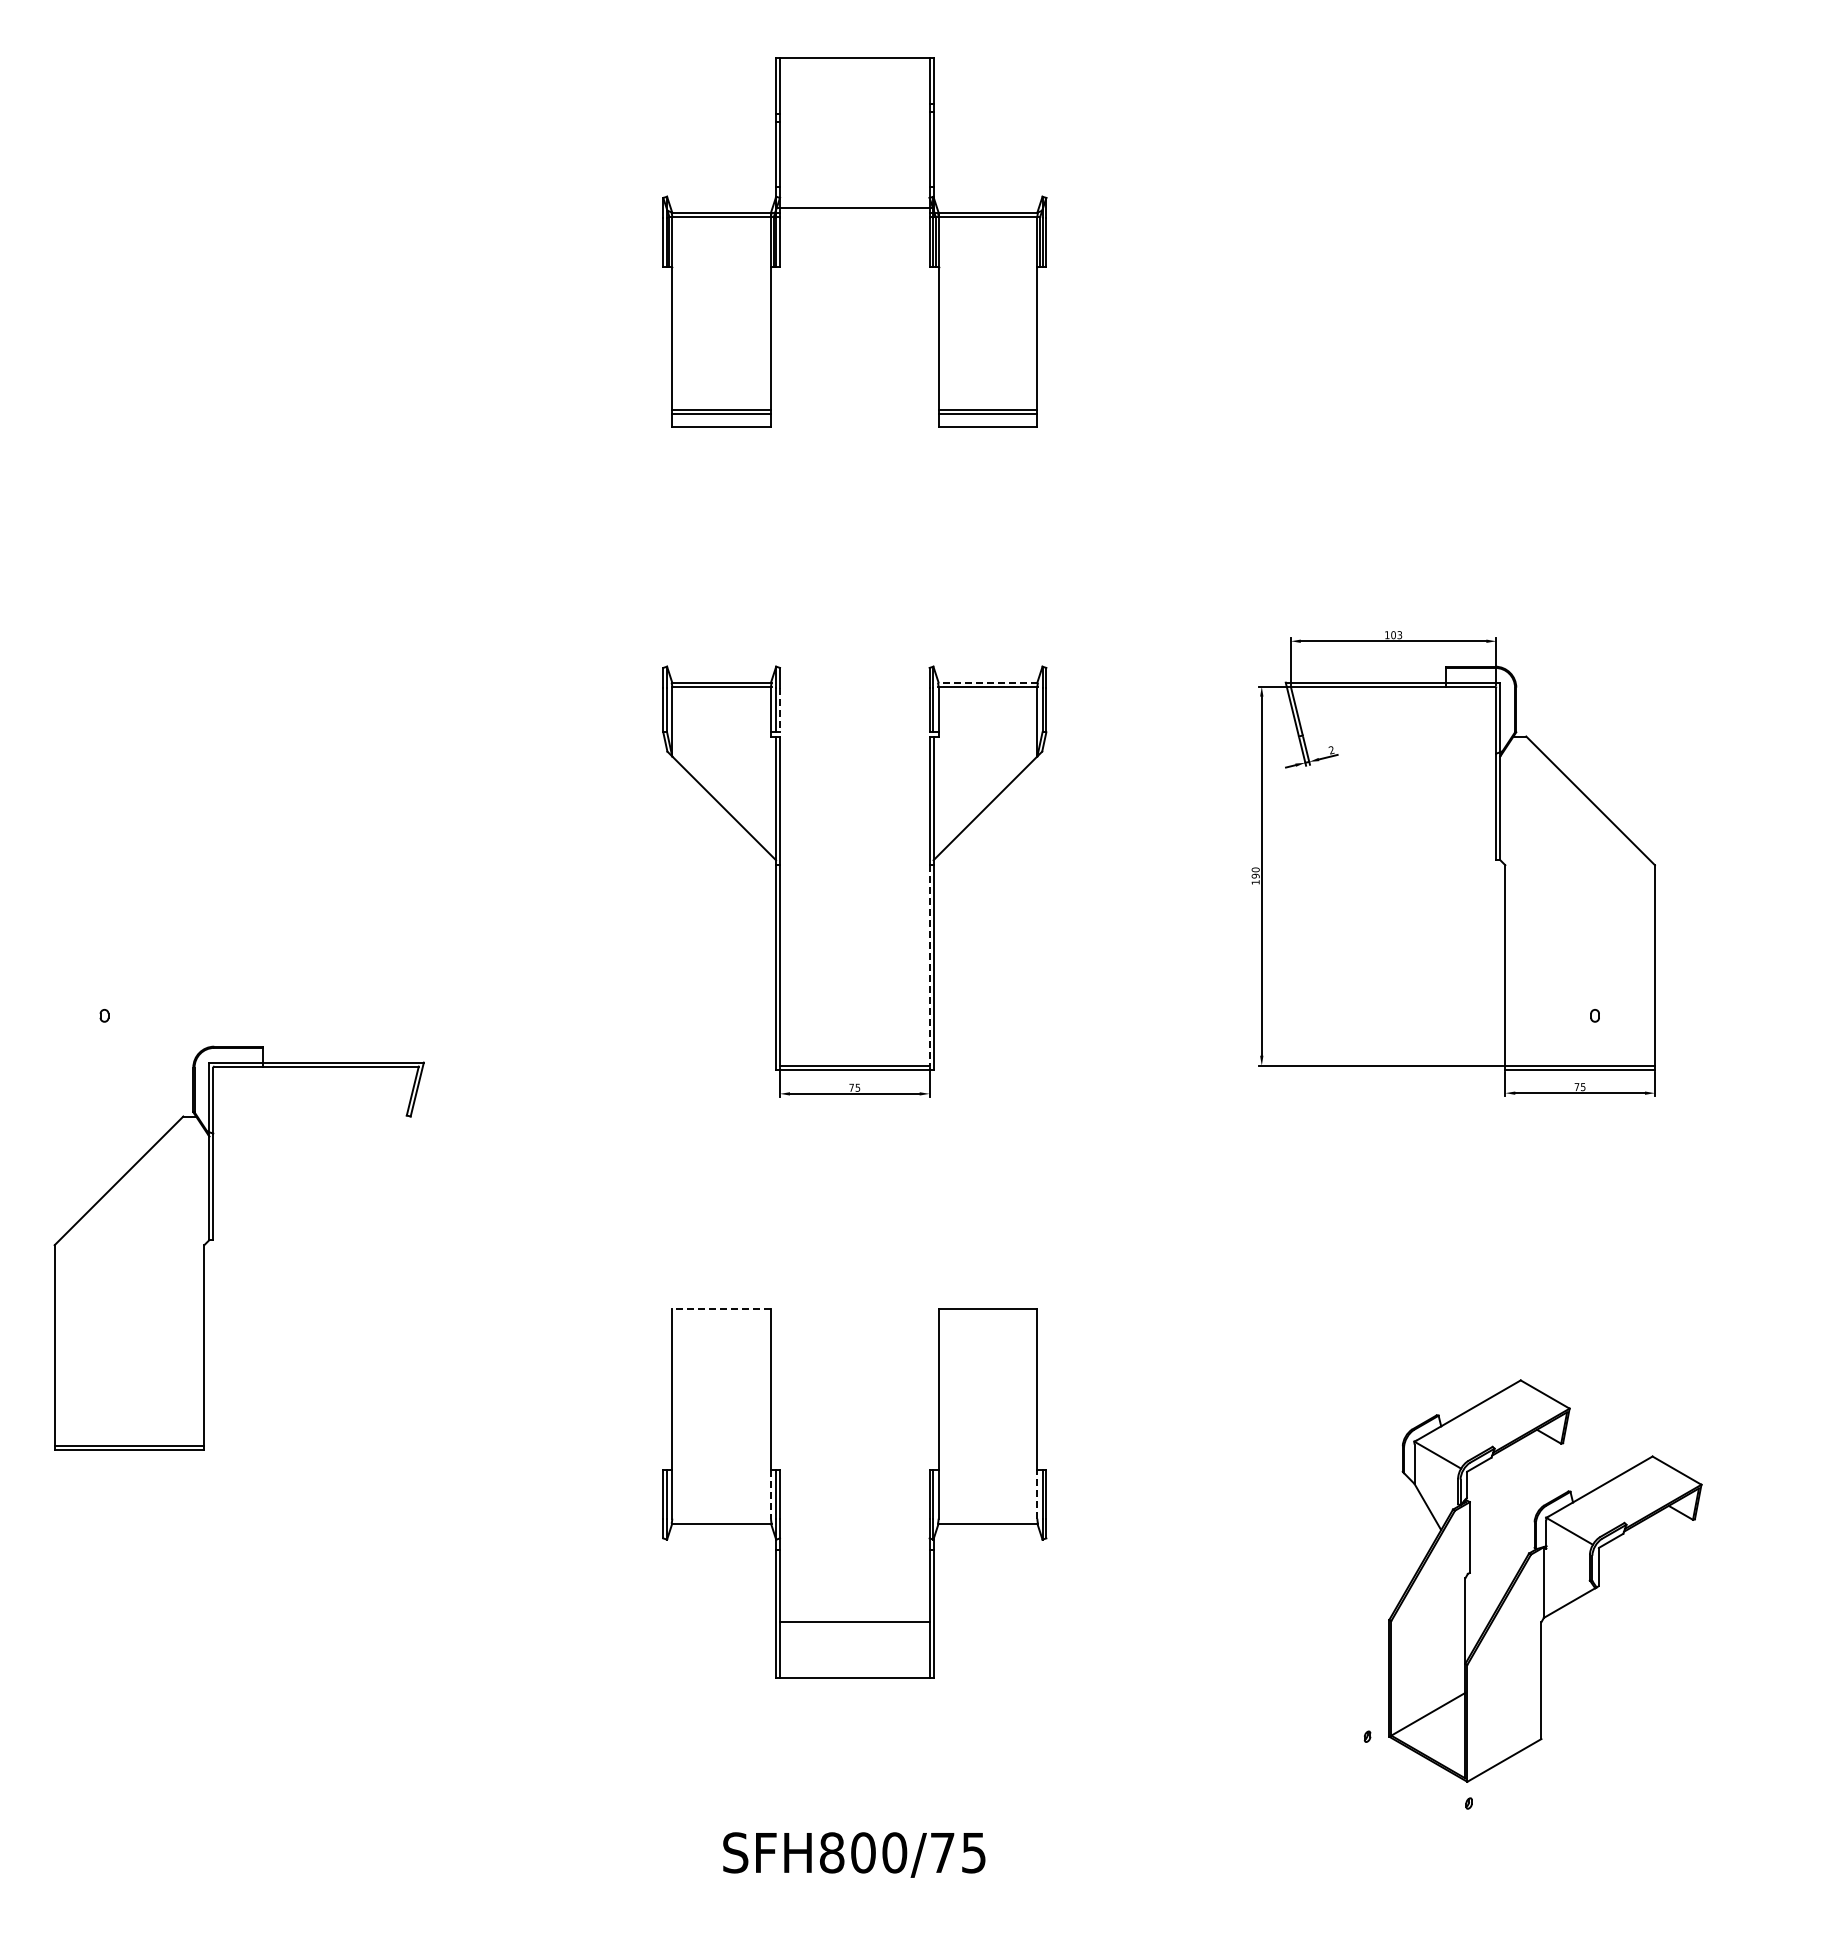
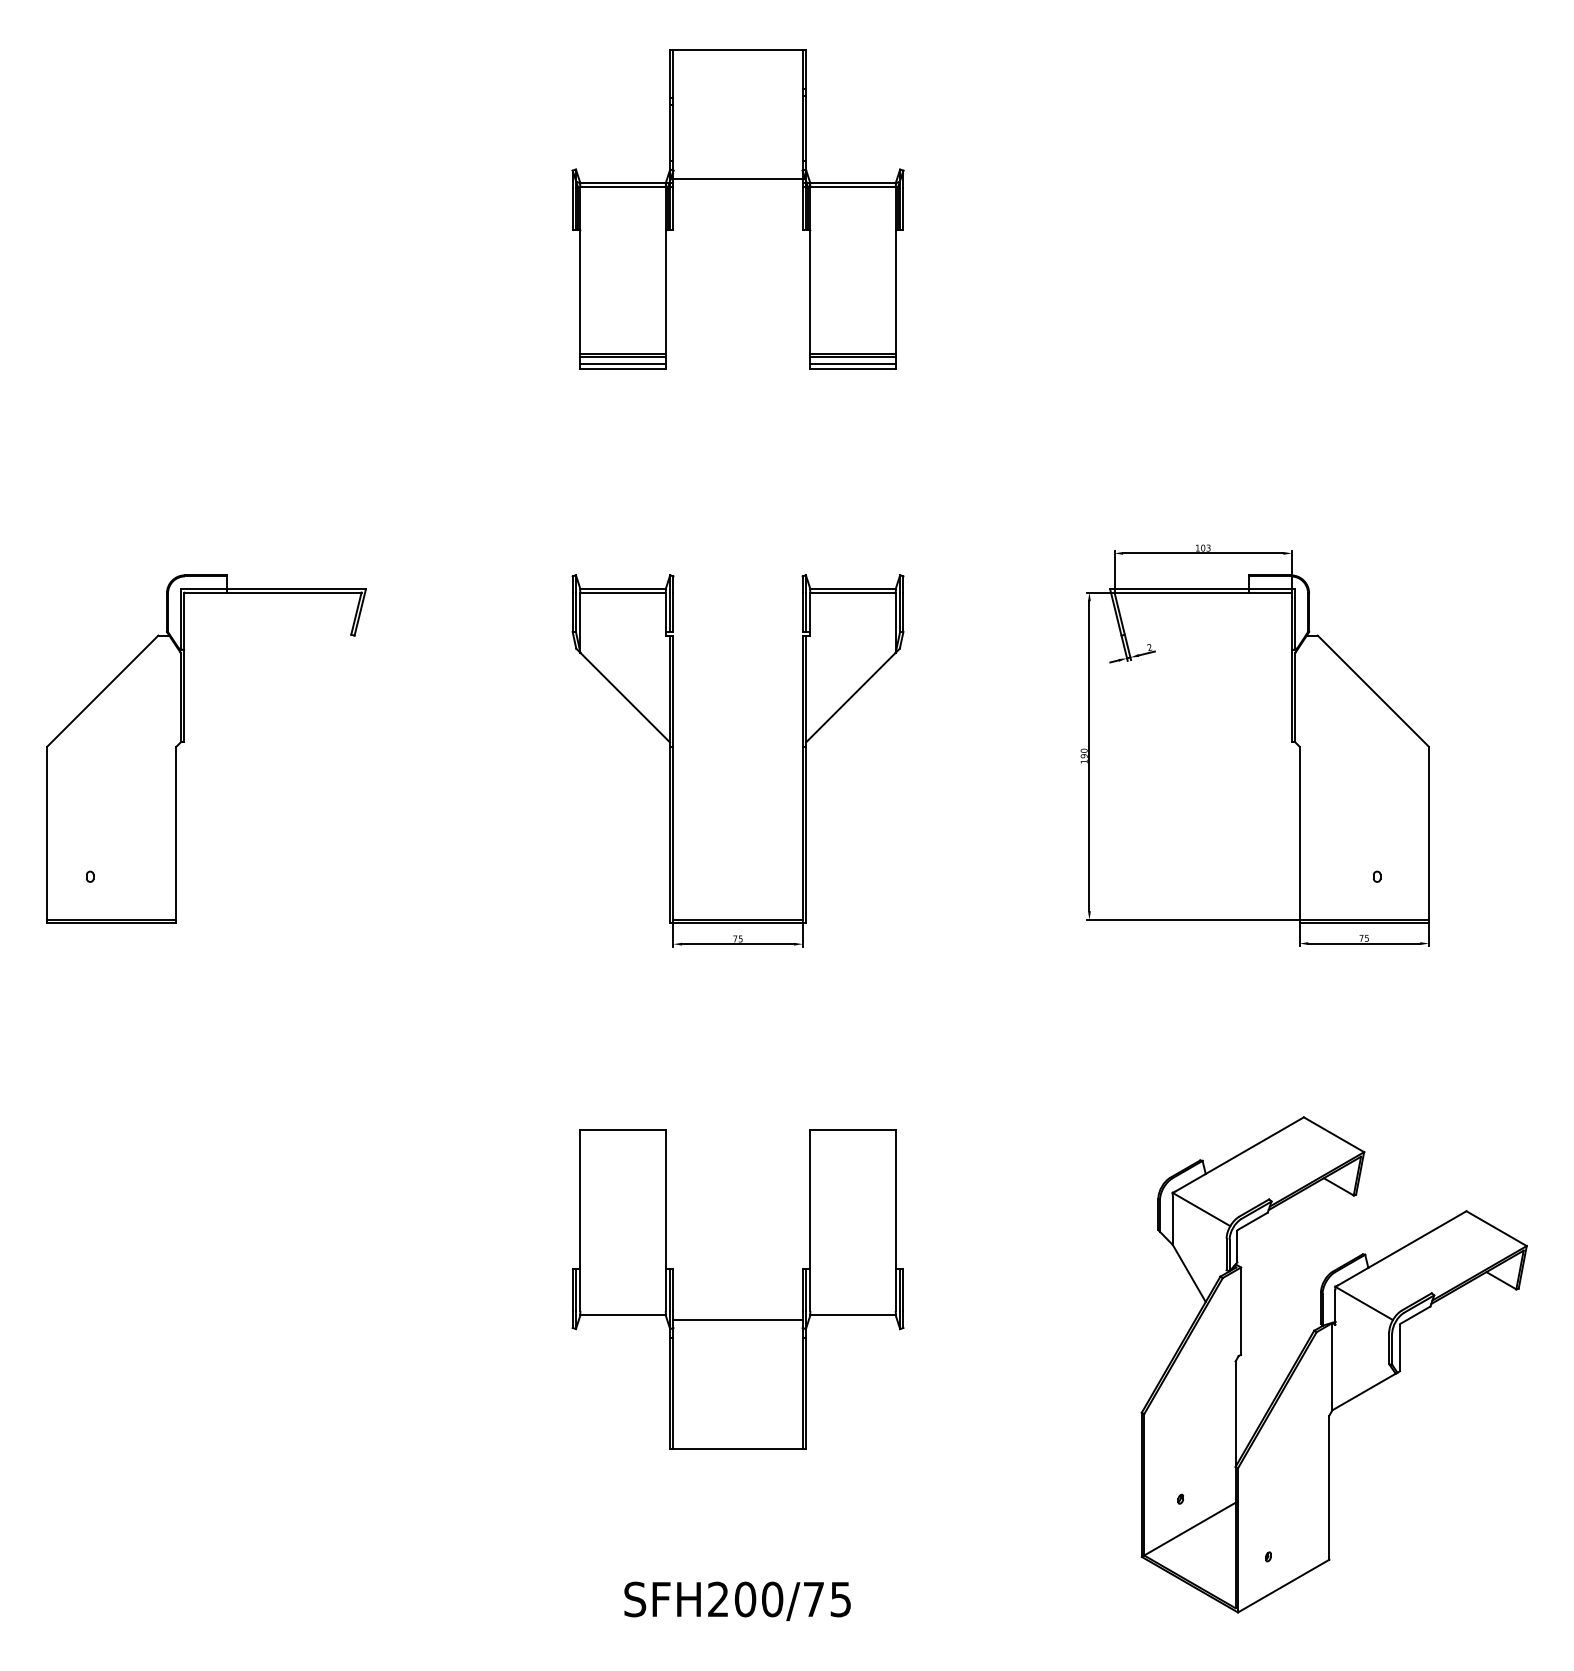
line: (721, 422) -> (622, 364), added
line: (987, 422) -> (852, 364), added
line: (987, 682) -> (852, 588), dashed -> solid
line: (780, 710) -> (673, 613), dashed -> solid
line: (929, 965) -> (802, 833), dashed -> solid
part: (213, 1240) -> (184, 742), moved
line: (721, 1309) -> (622, 1130), dashed -> solid
line: (1037, 1493) -> (895, 1289), dashed -> solid
line: (771, 1494) -> (666, 1290), dashed -> solid
part: (1545, 1580) -> (1334, 1364), size x1.43
line: (854, 1621) -> (737, 1319), moved
text: (832, 1852) -> (718, 1599), SFH800/75 -> SFH200/75

